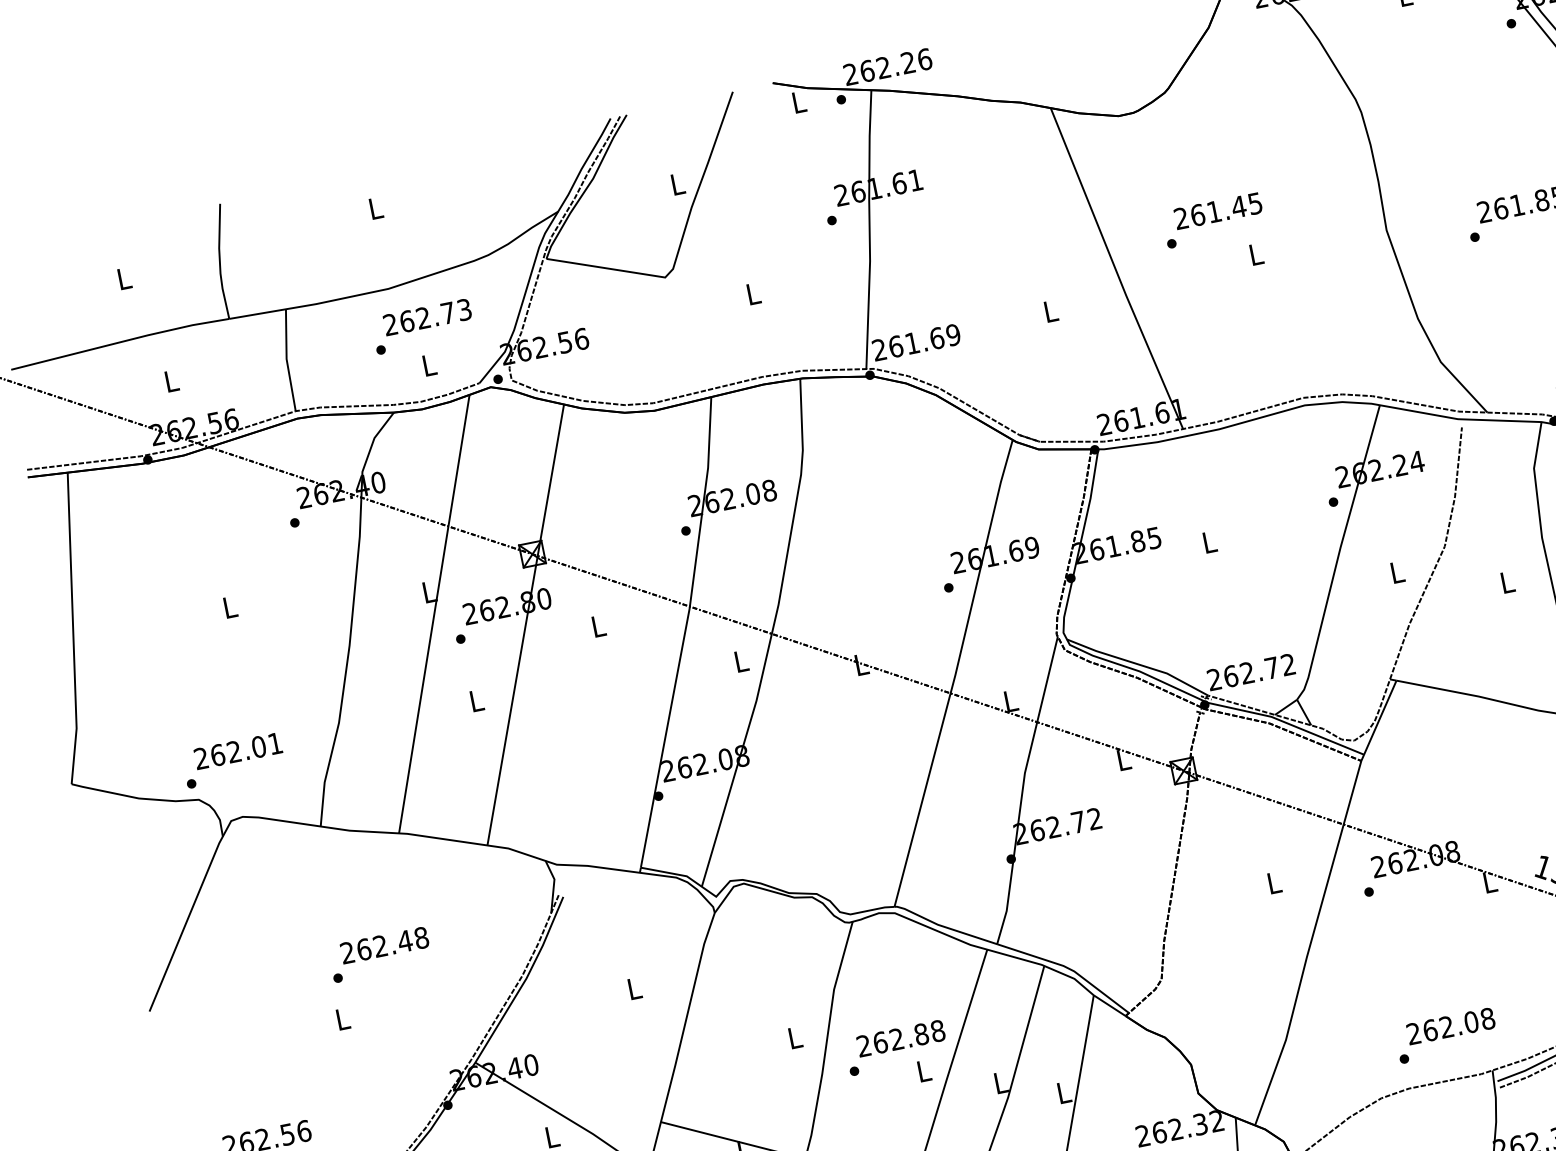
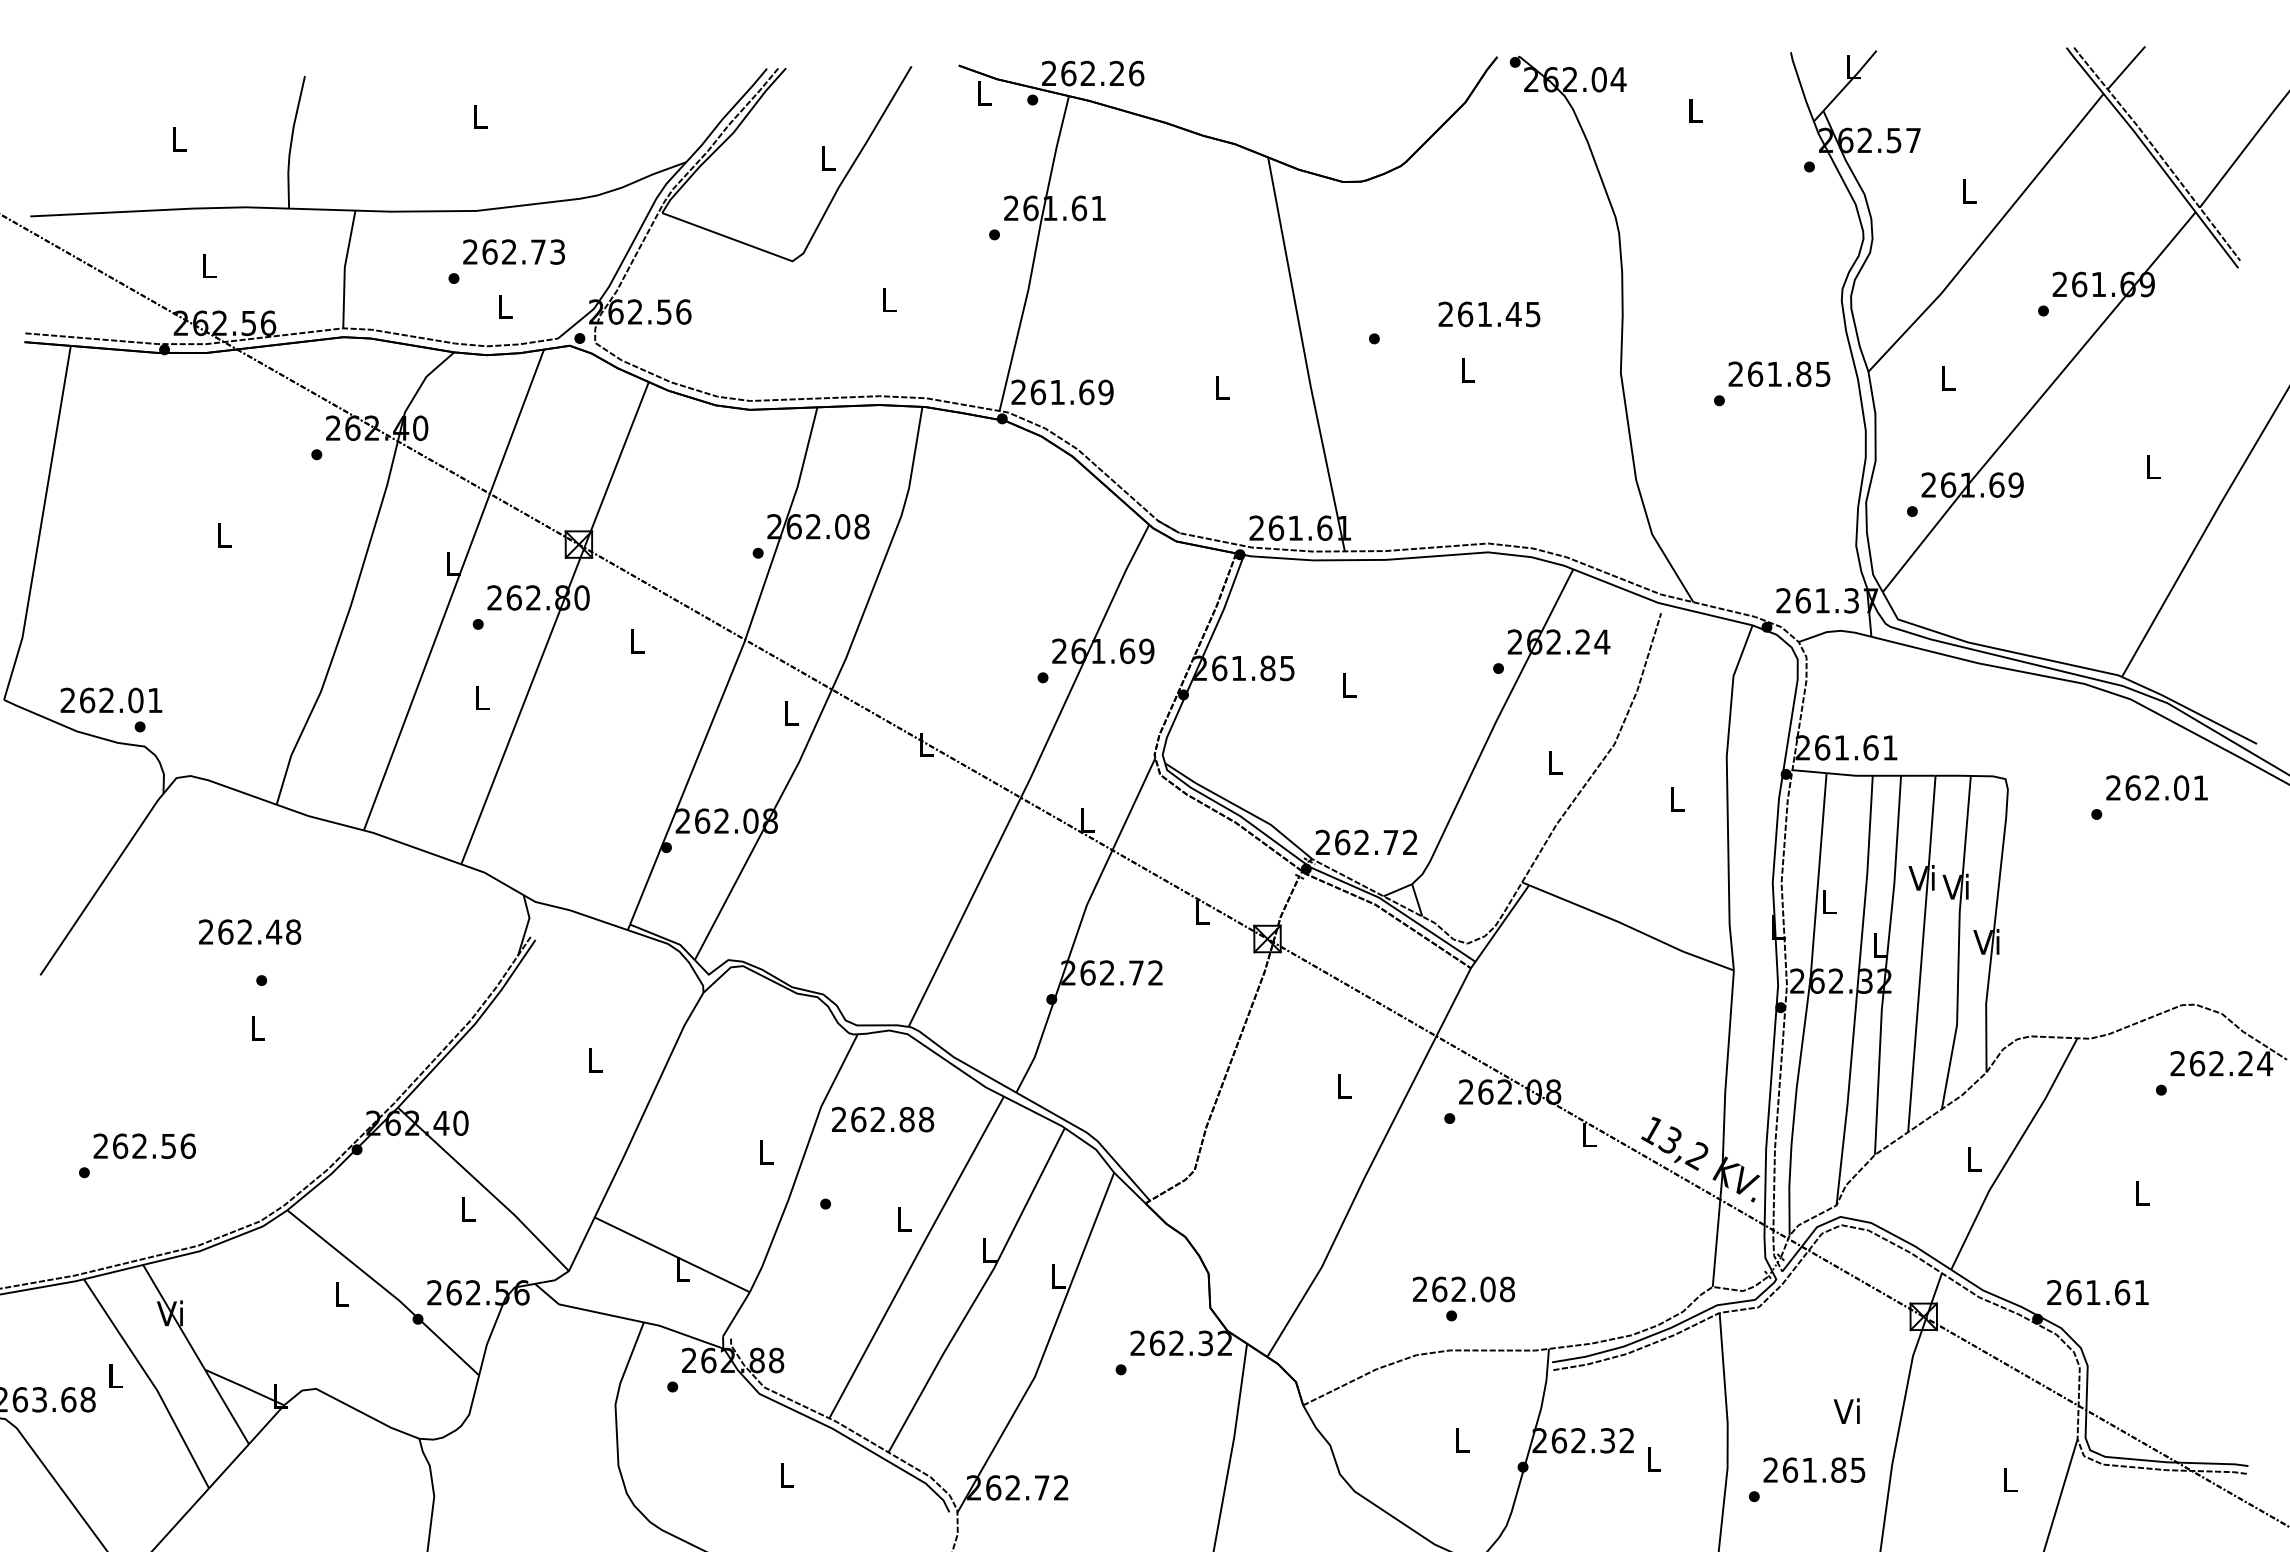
text: (1218, 211) -> (1489, 314), moved
text: (238, 751) -> (111, 700), moved
text: (385, 944) -> (250, 931), moved
text: (1450, 1026) -> (1463, 1289), moved
text: (901, 1038) -> (883, 1119), moved

